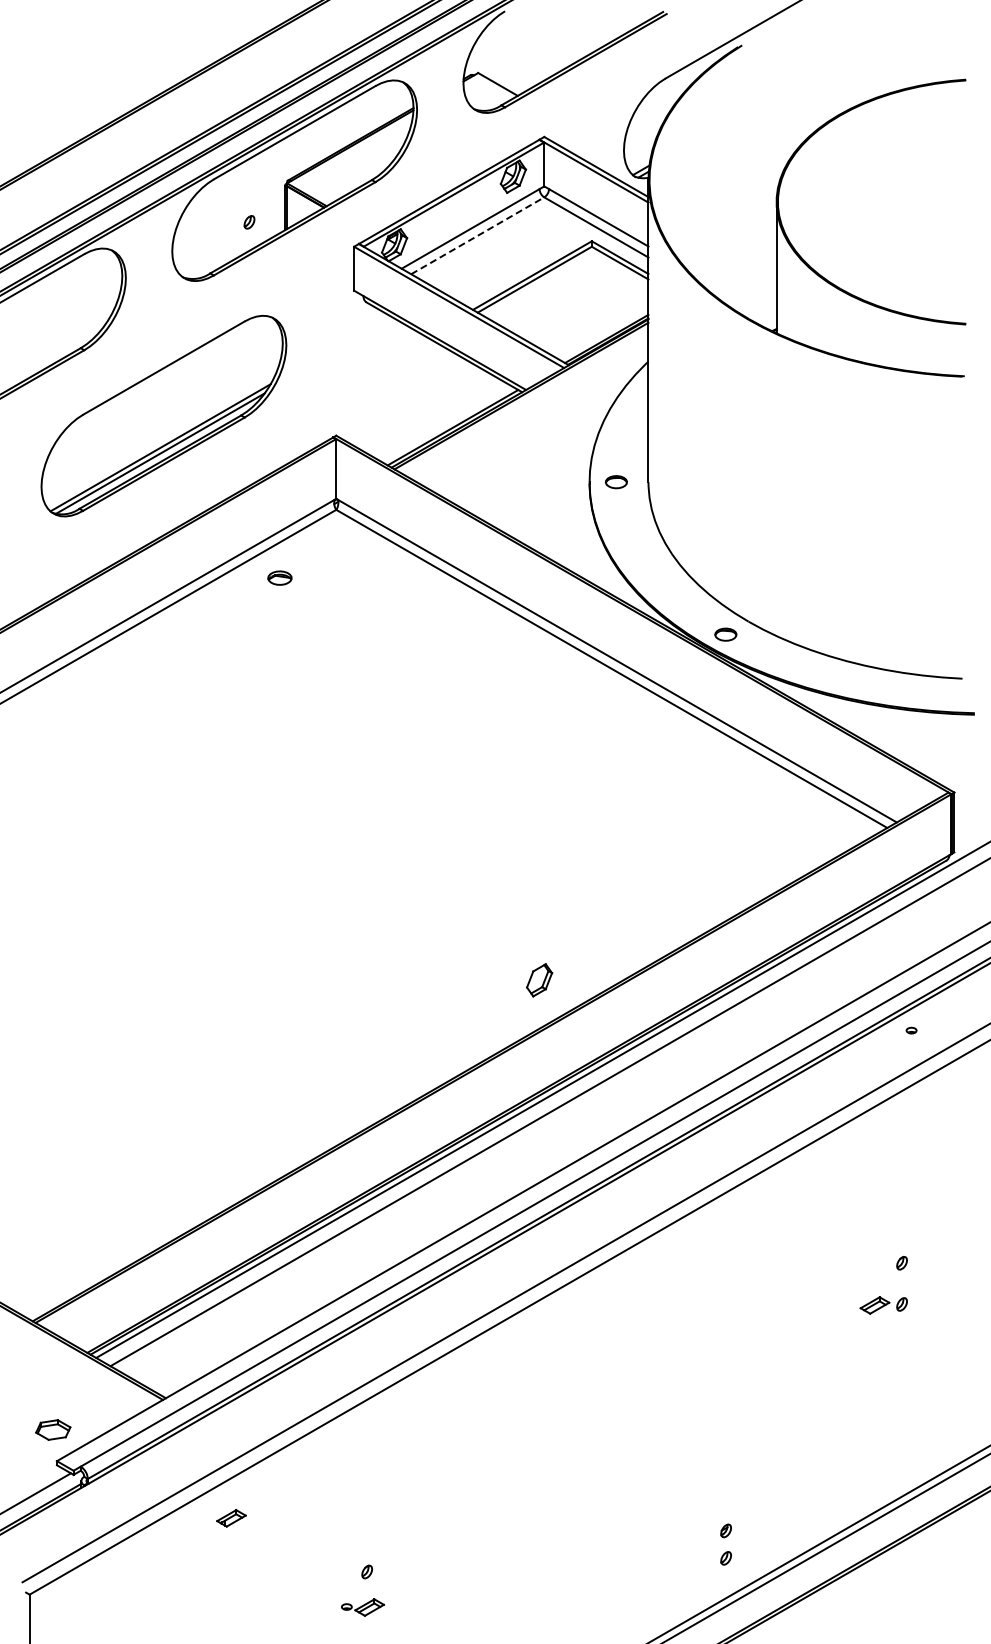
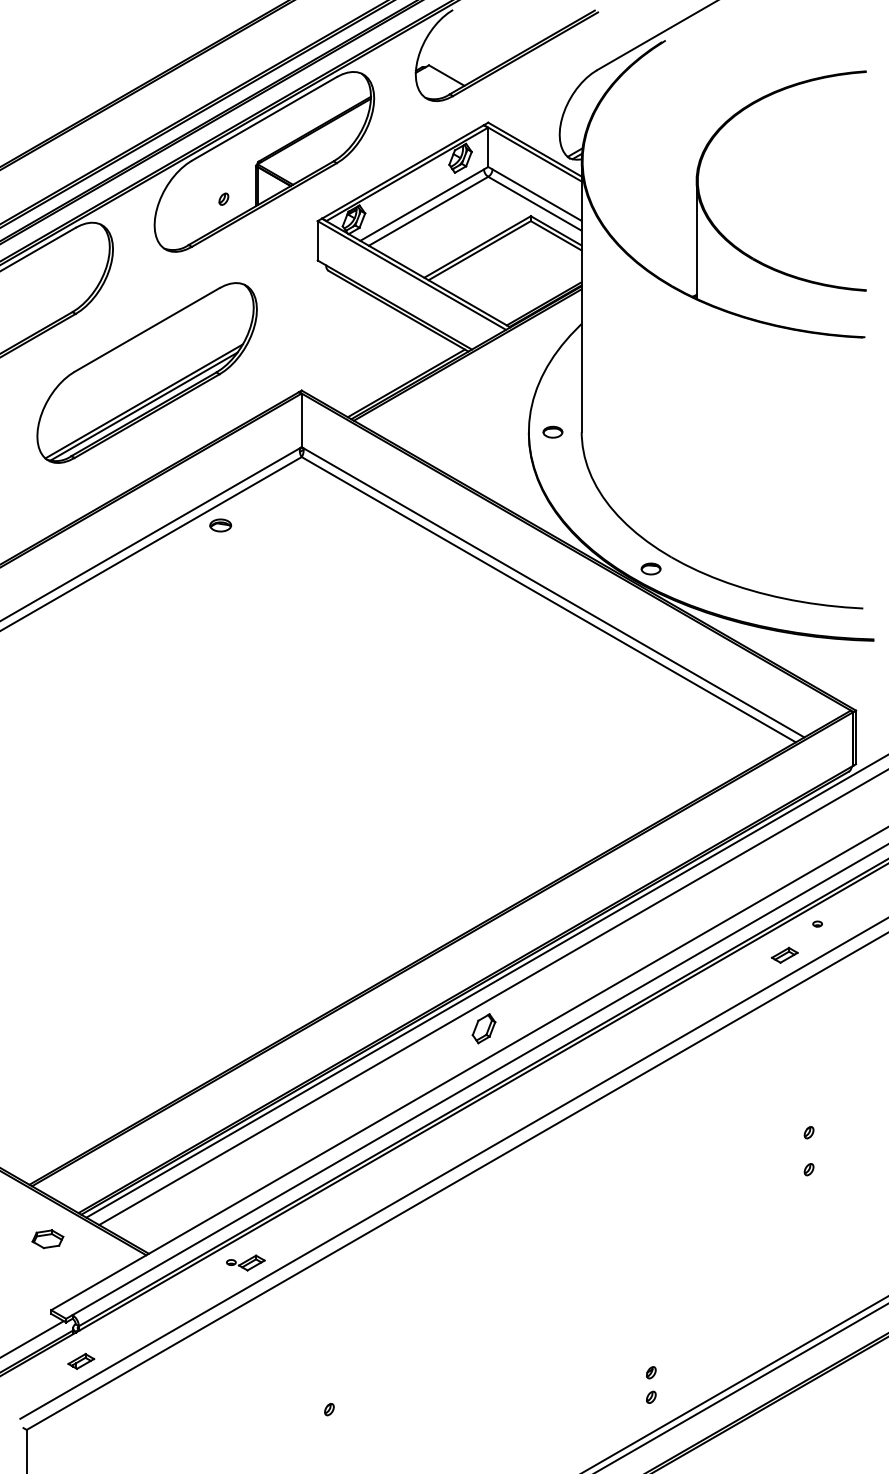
line: (477, 235) -> (428, 211), dashed -> solid
part: (279, 577) -> (220, 524), moved
part: (539, 980) -> (483, 1028), moved
part: (874, 1305) -> (784, 955), moved
part: (53, 1429) -> (48, 1238), moved
part: (231, 1518) -> (81, 1361), moved
part: (362, 1607) -> (245, 1262), moved

